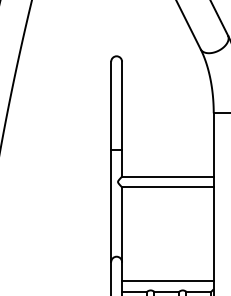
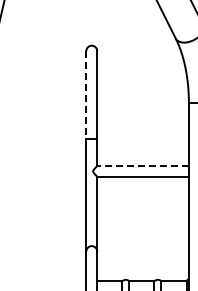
line: (111, 106) -> (86, 95), solid -> dashed
line: (167, 176) -> (142, 165), solid -> dashed
line: (167, 280) -> (142, 269), removed

